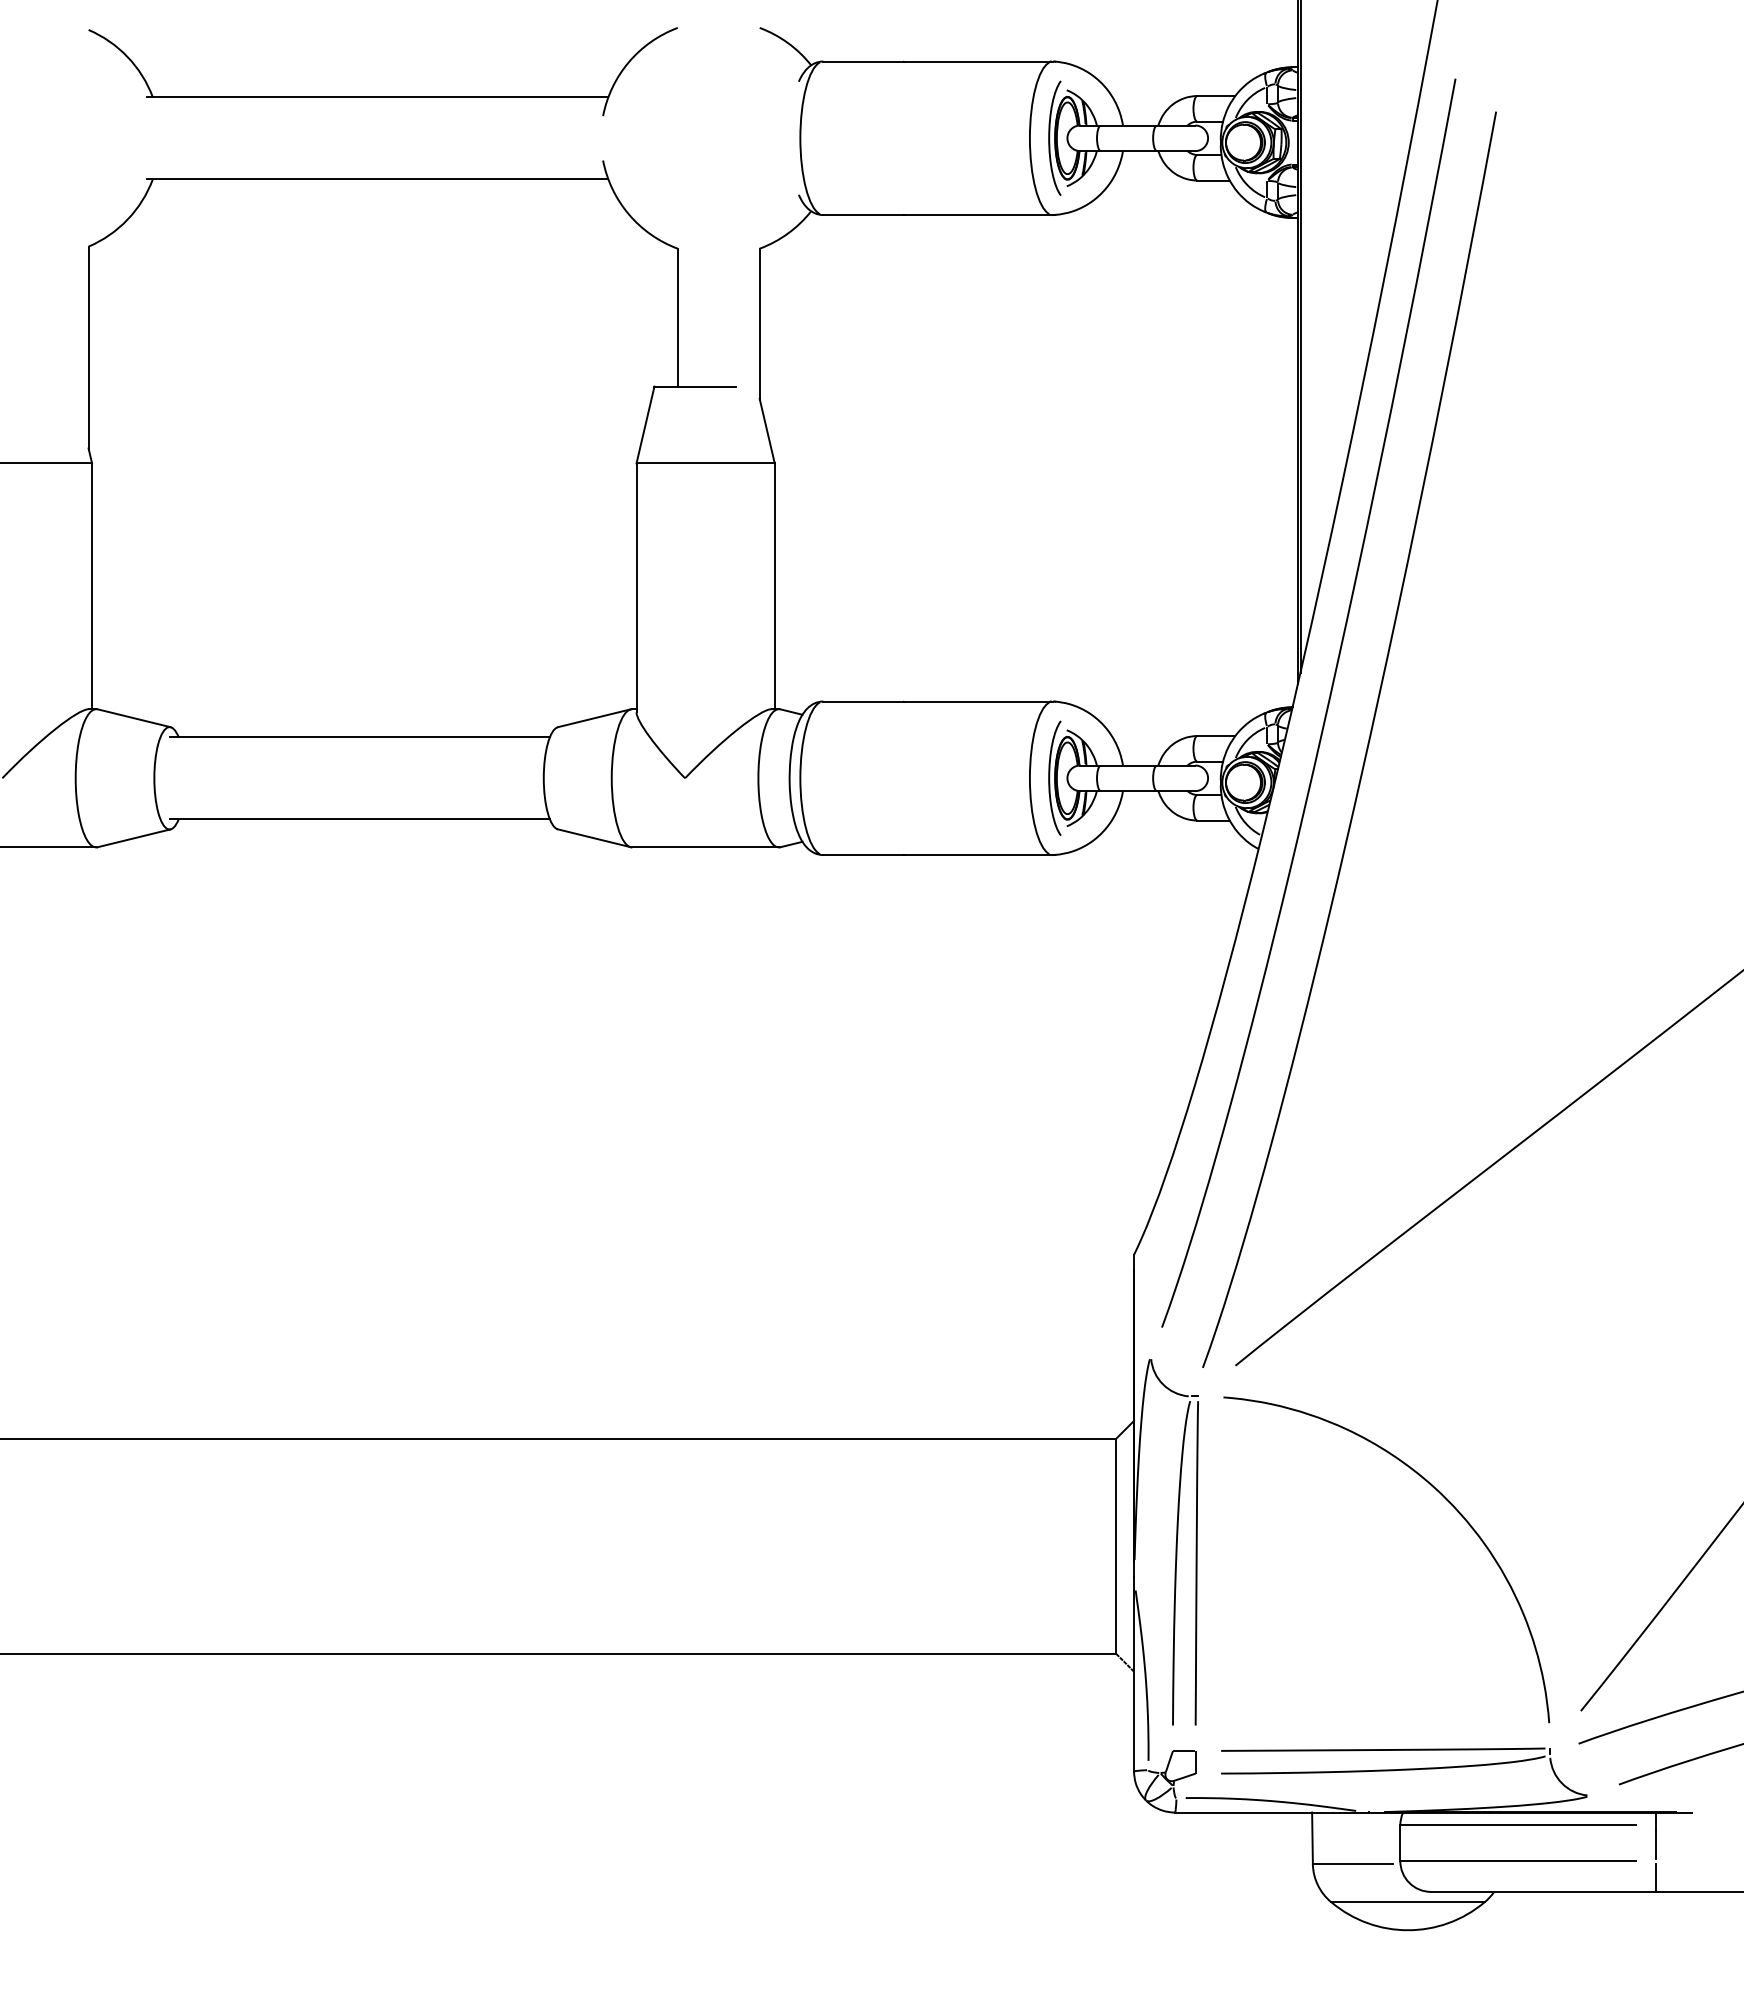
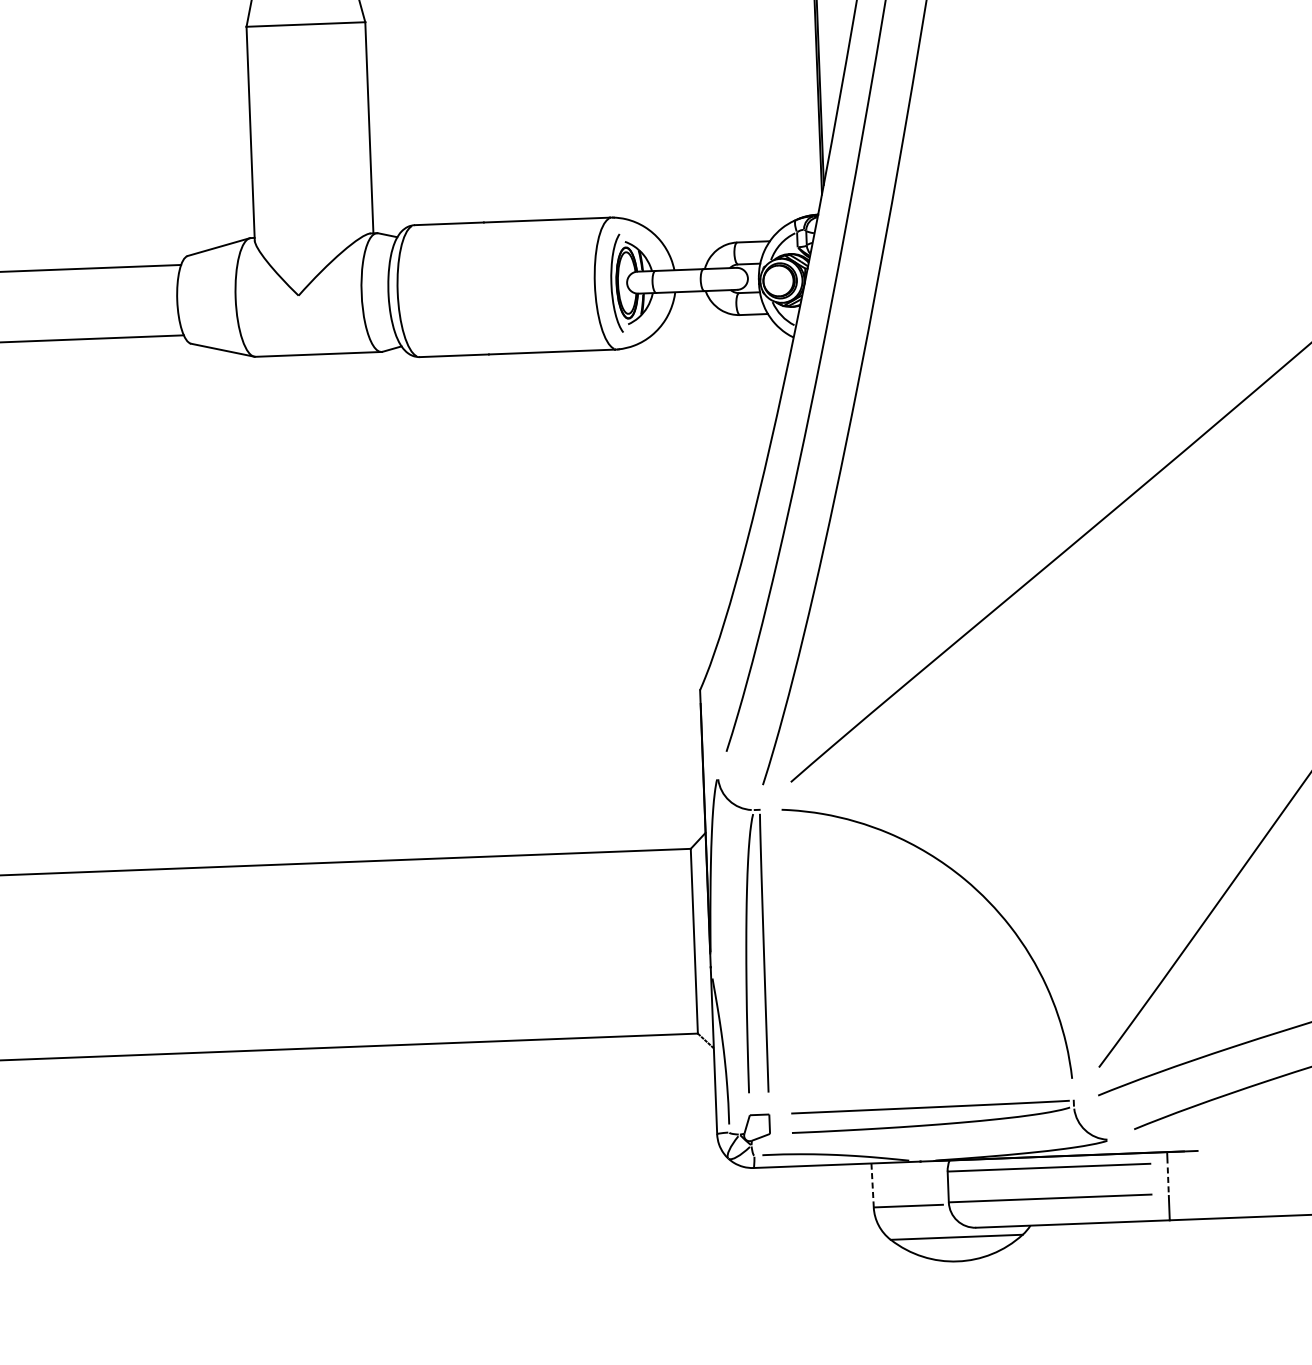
line: (1312, 1838) -> (872, 1185), solid -> dashed
line: (1656, 1842) -> (1168, 1177), solid -> dashed

